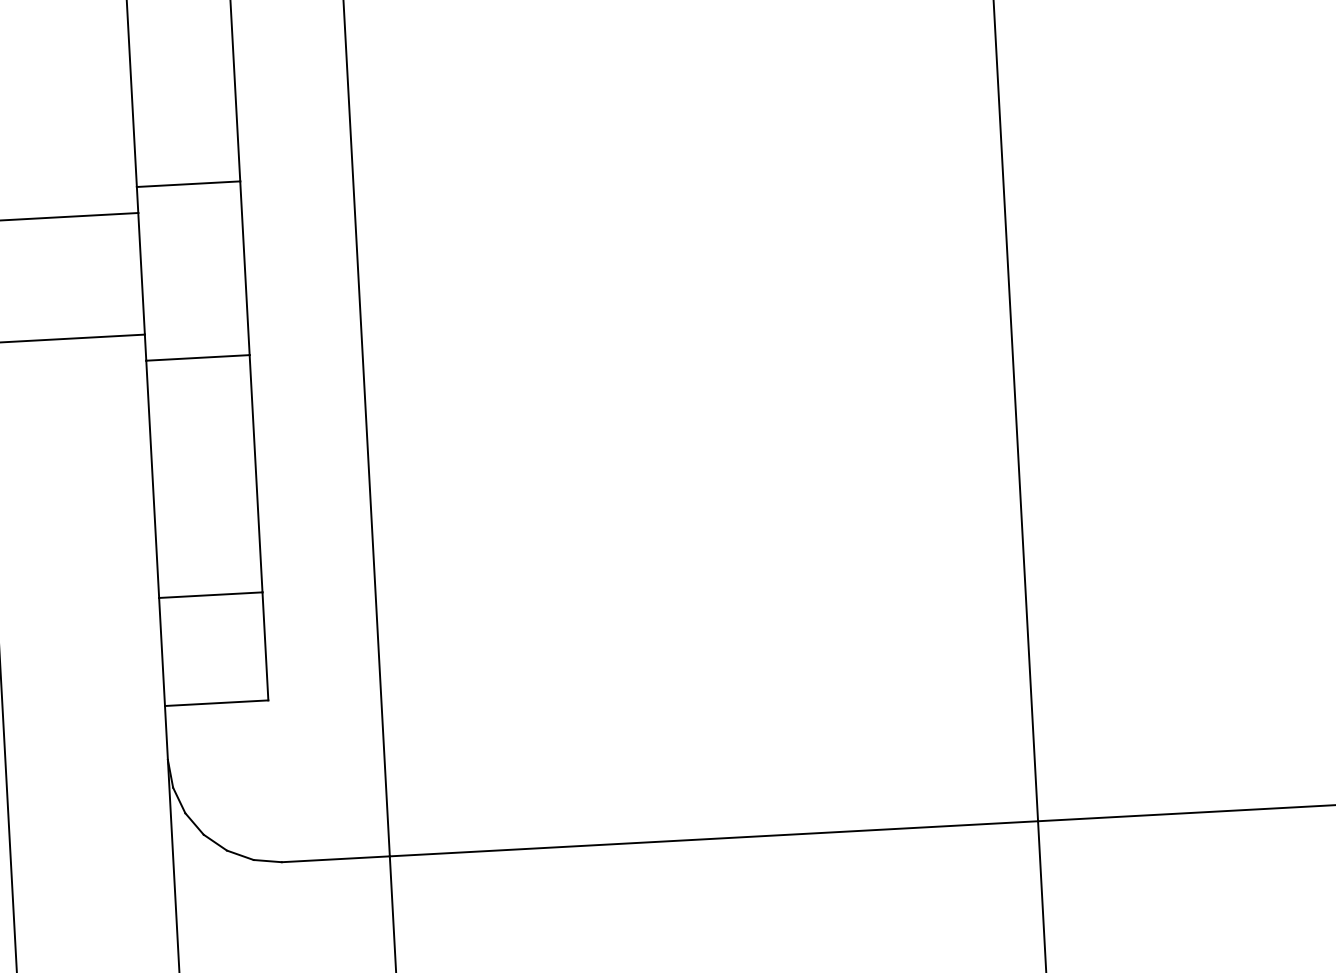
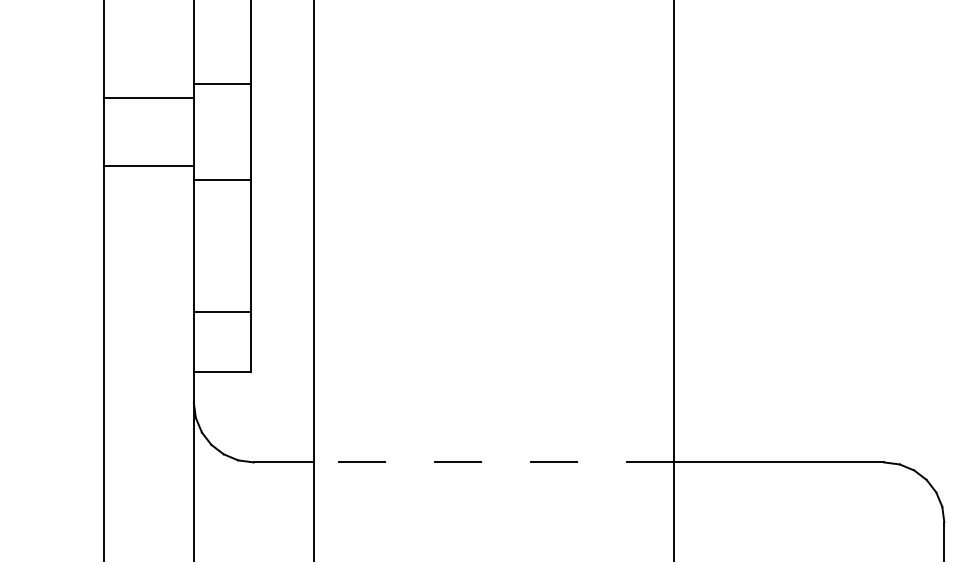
line: (713, 838) -> (493, 462), solid -> dashed

